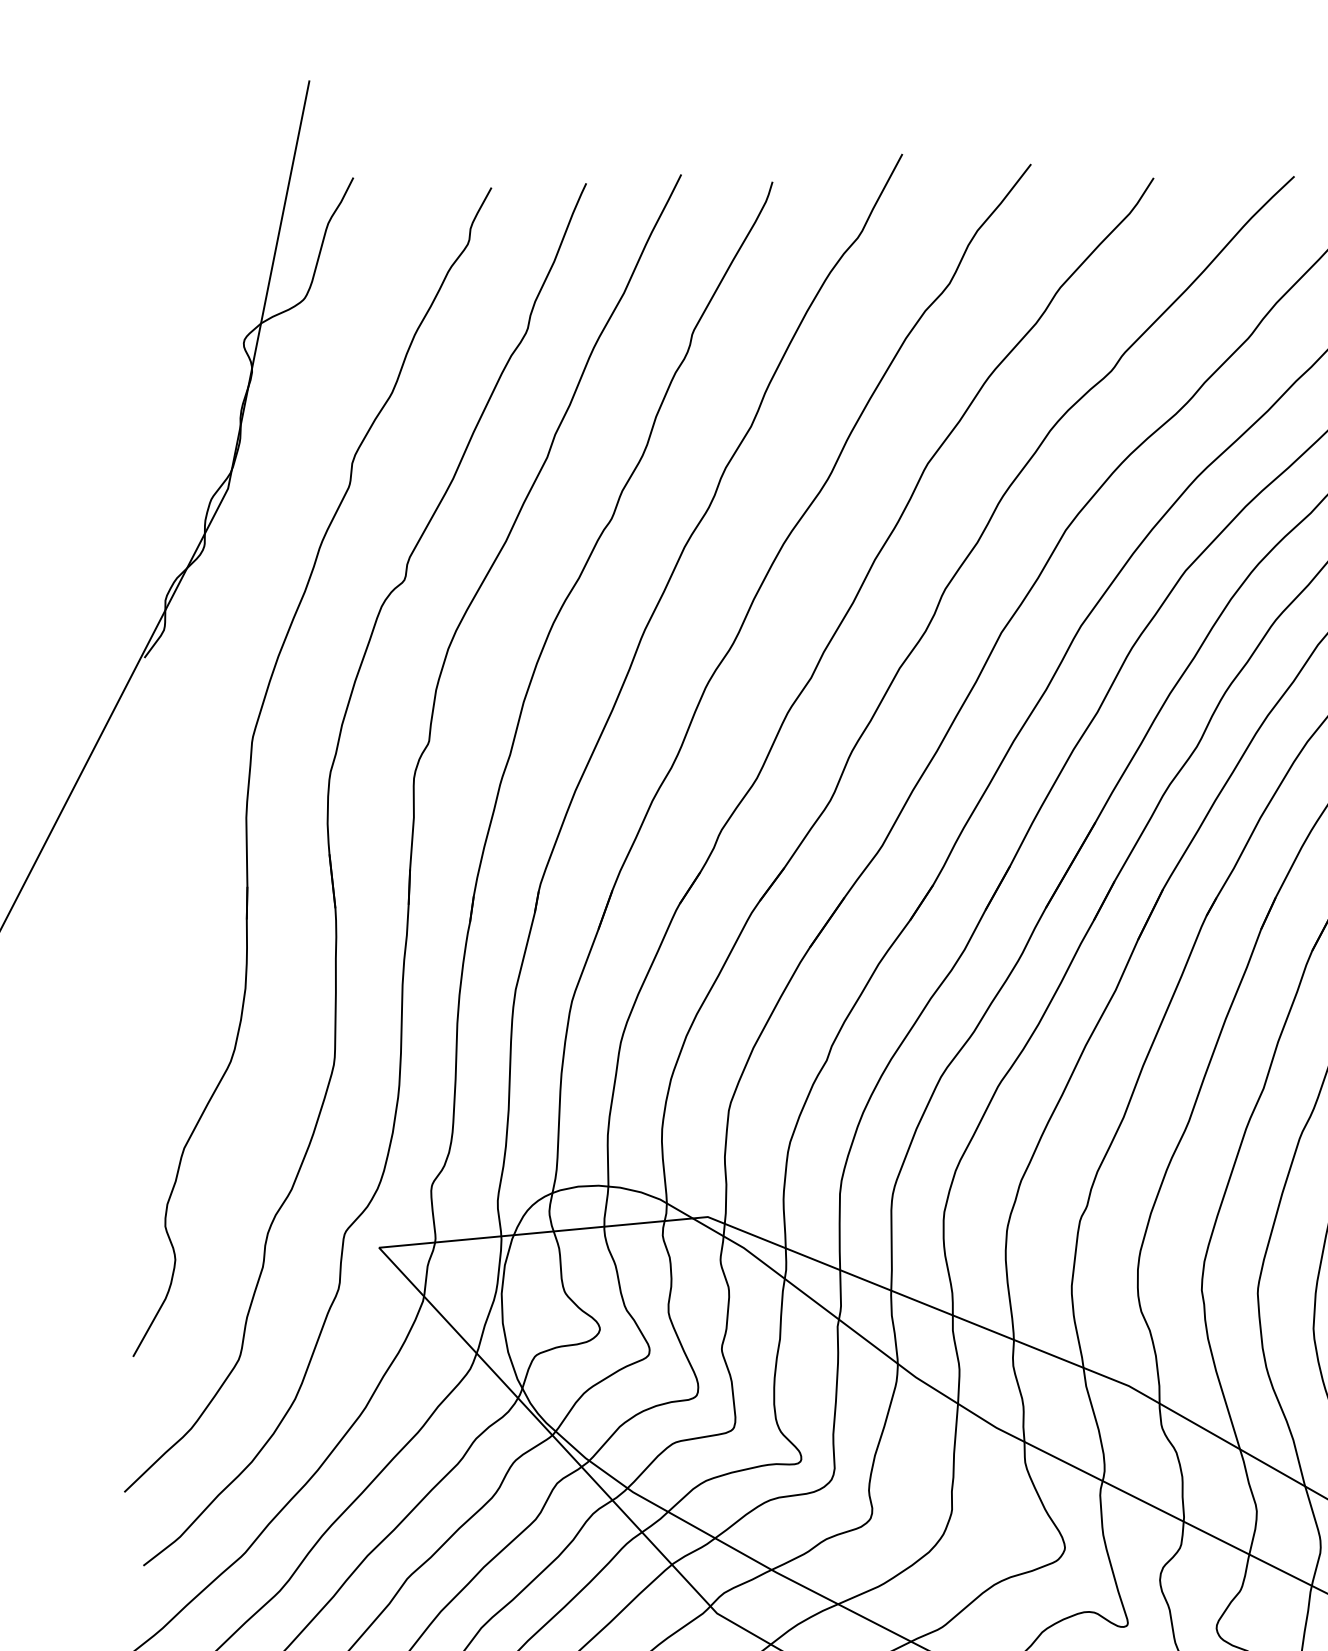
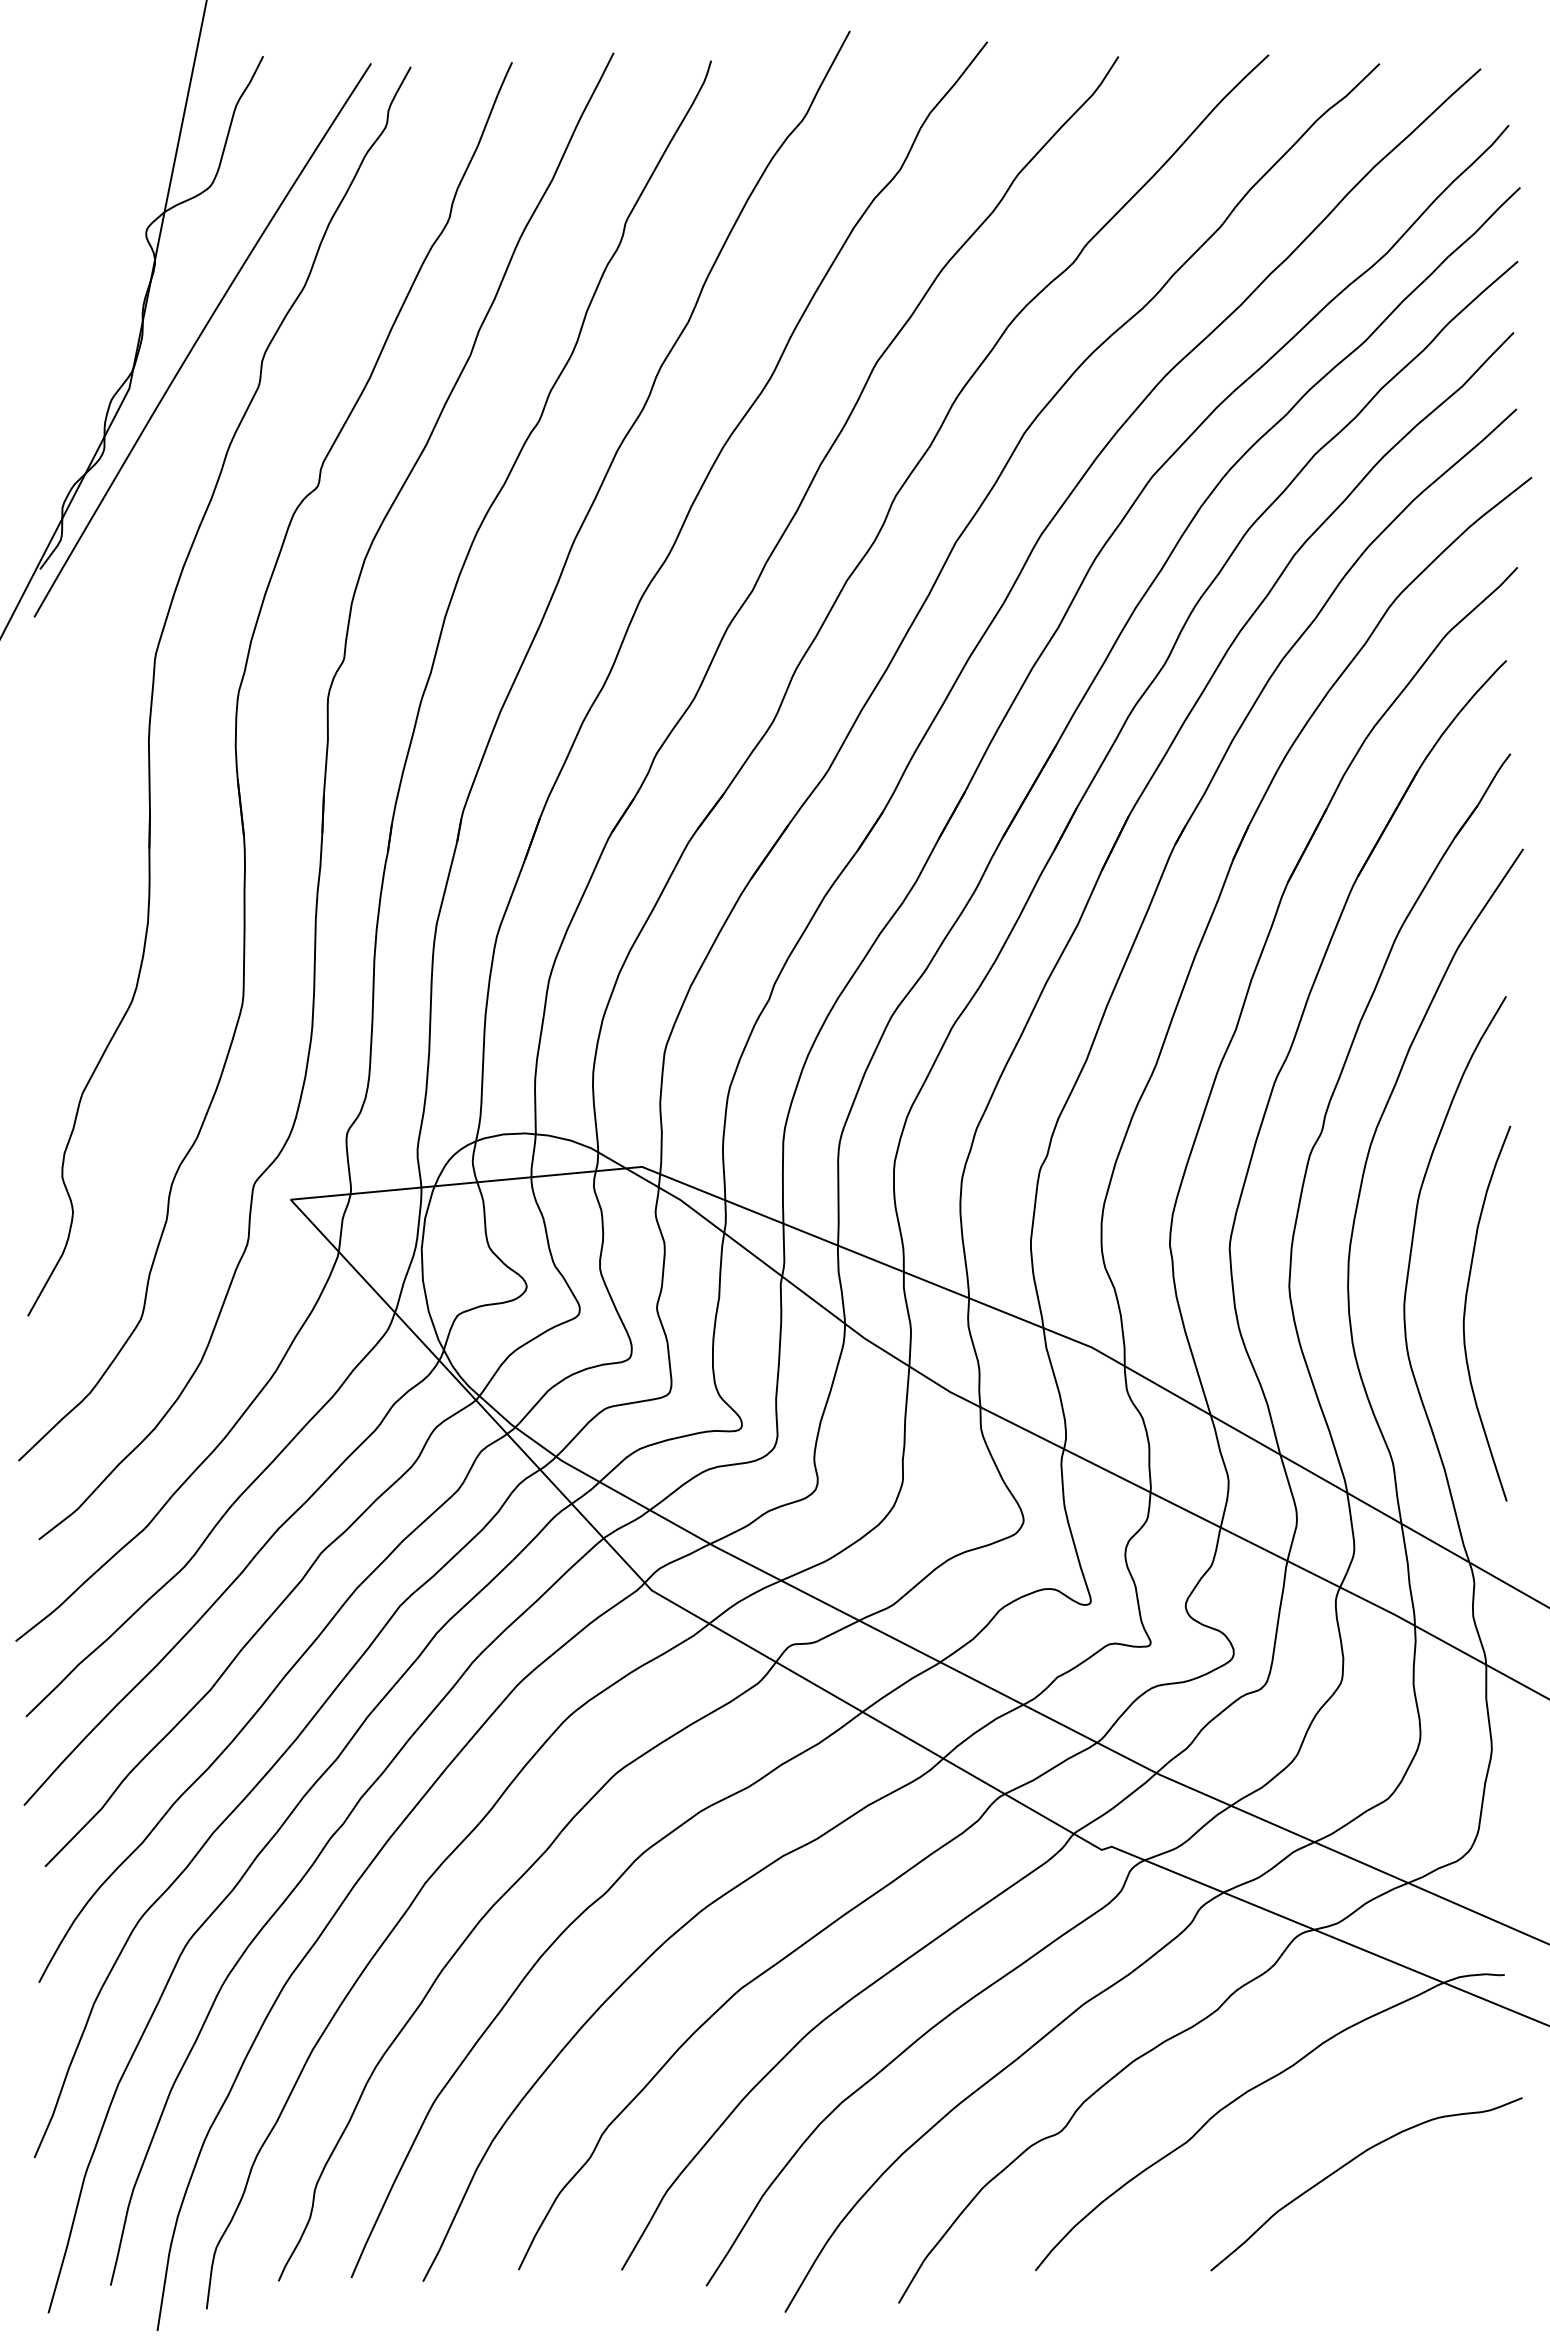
curve: (293, 441) -> (199, 338), added

